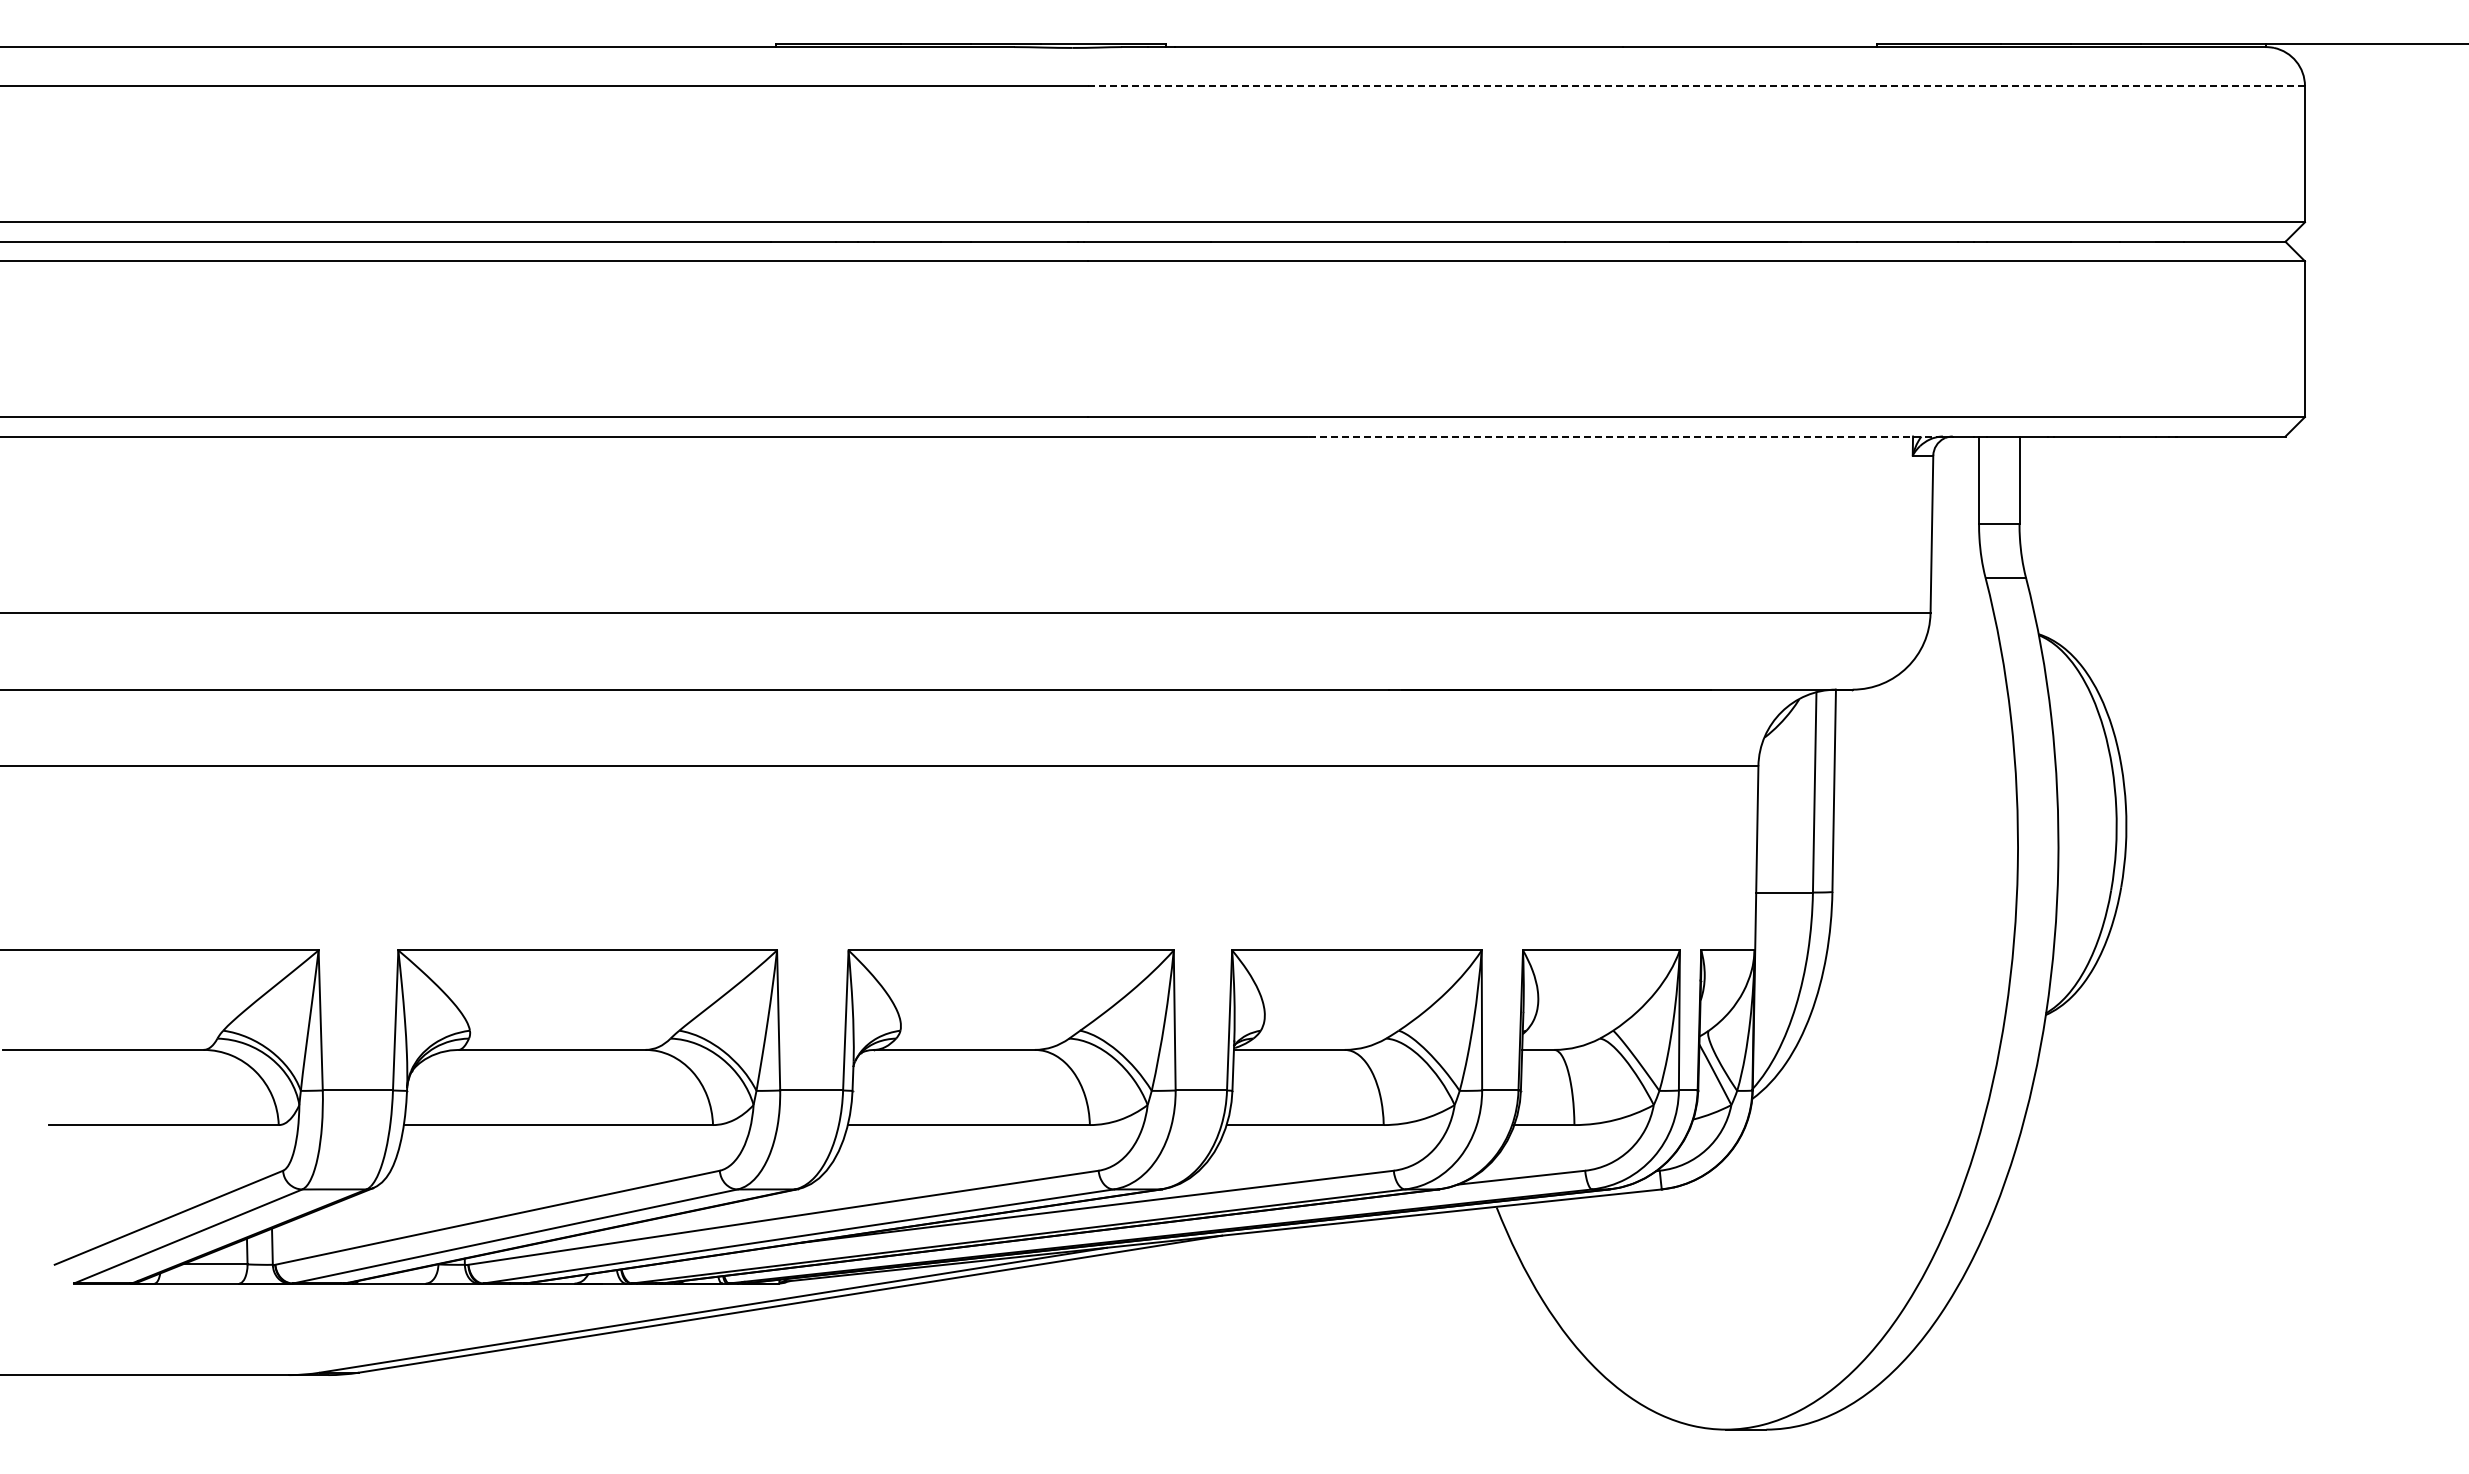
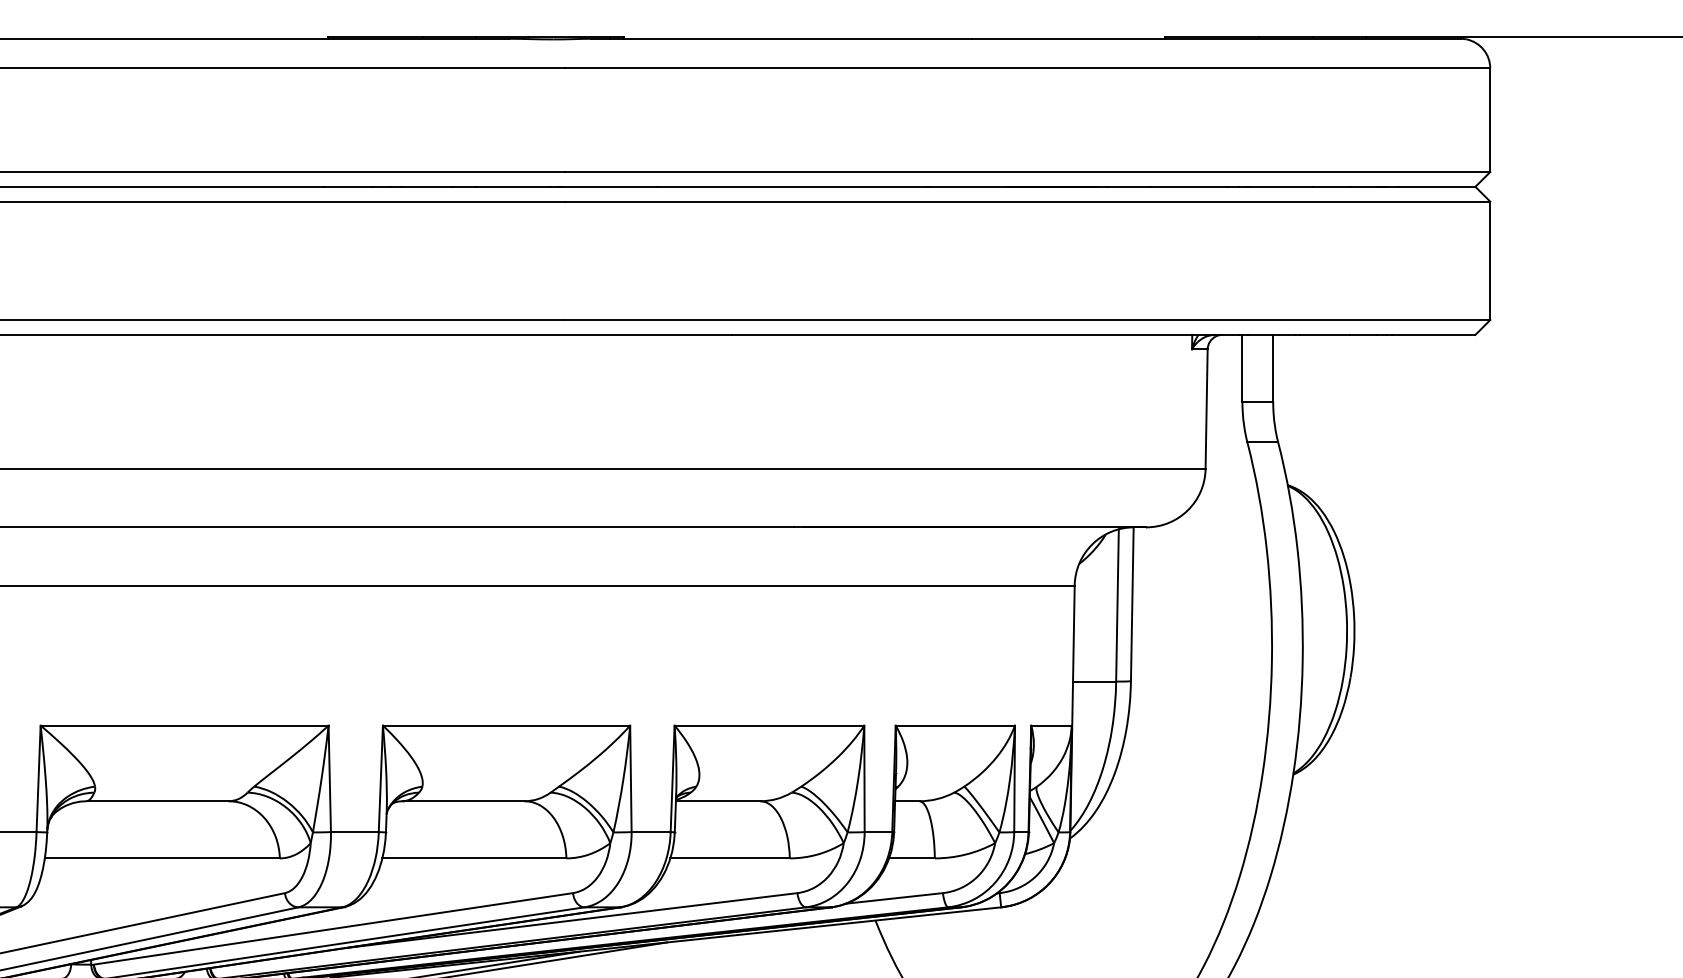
line: (1696, 86) -> (1027, 68), dashed -> solid
line: (1625, 436) -> (973, 334), dashed -> solid

